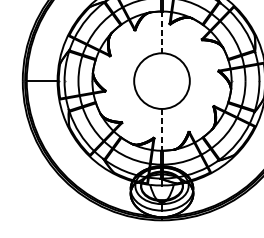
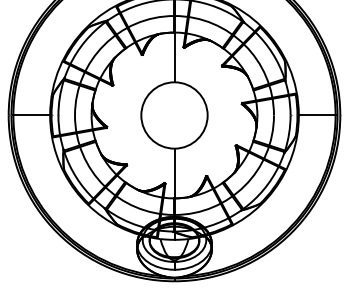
line: (162, 32) -> (174, 57), dashed -> solid
line: (162, 129) -> (174, 173), dashed -> solid

